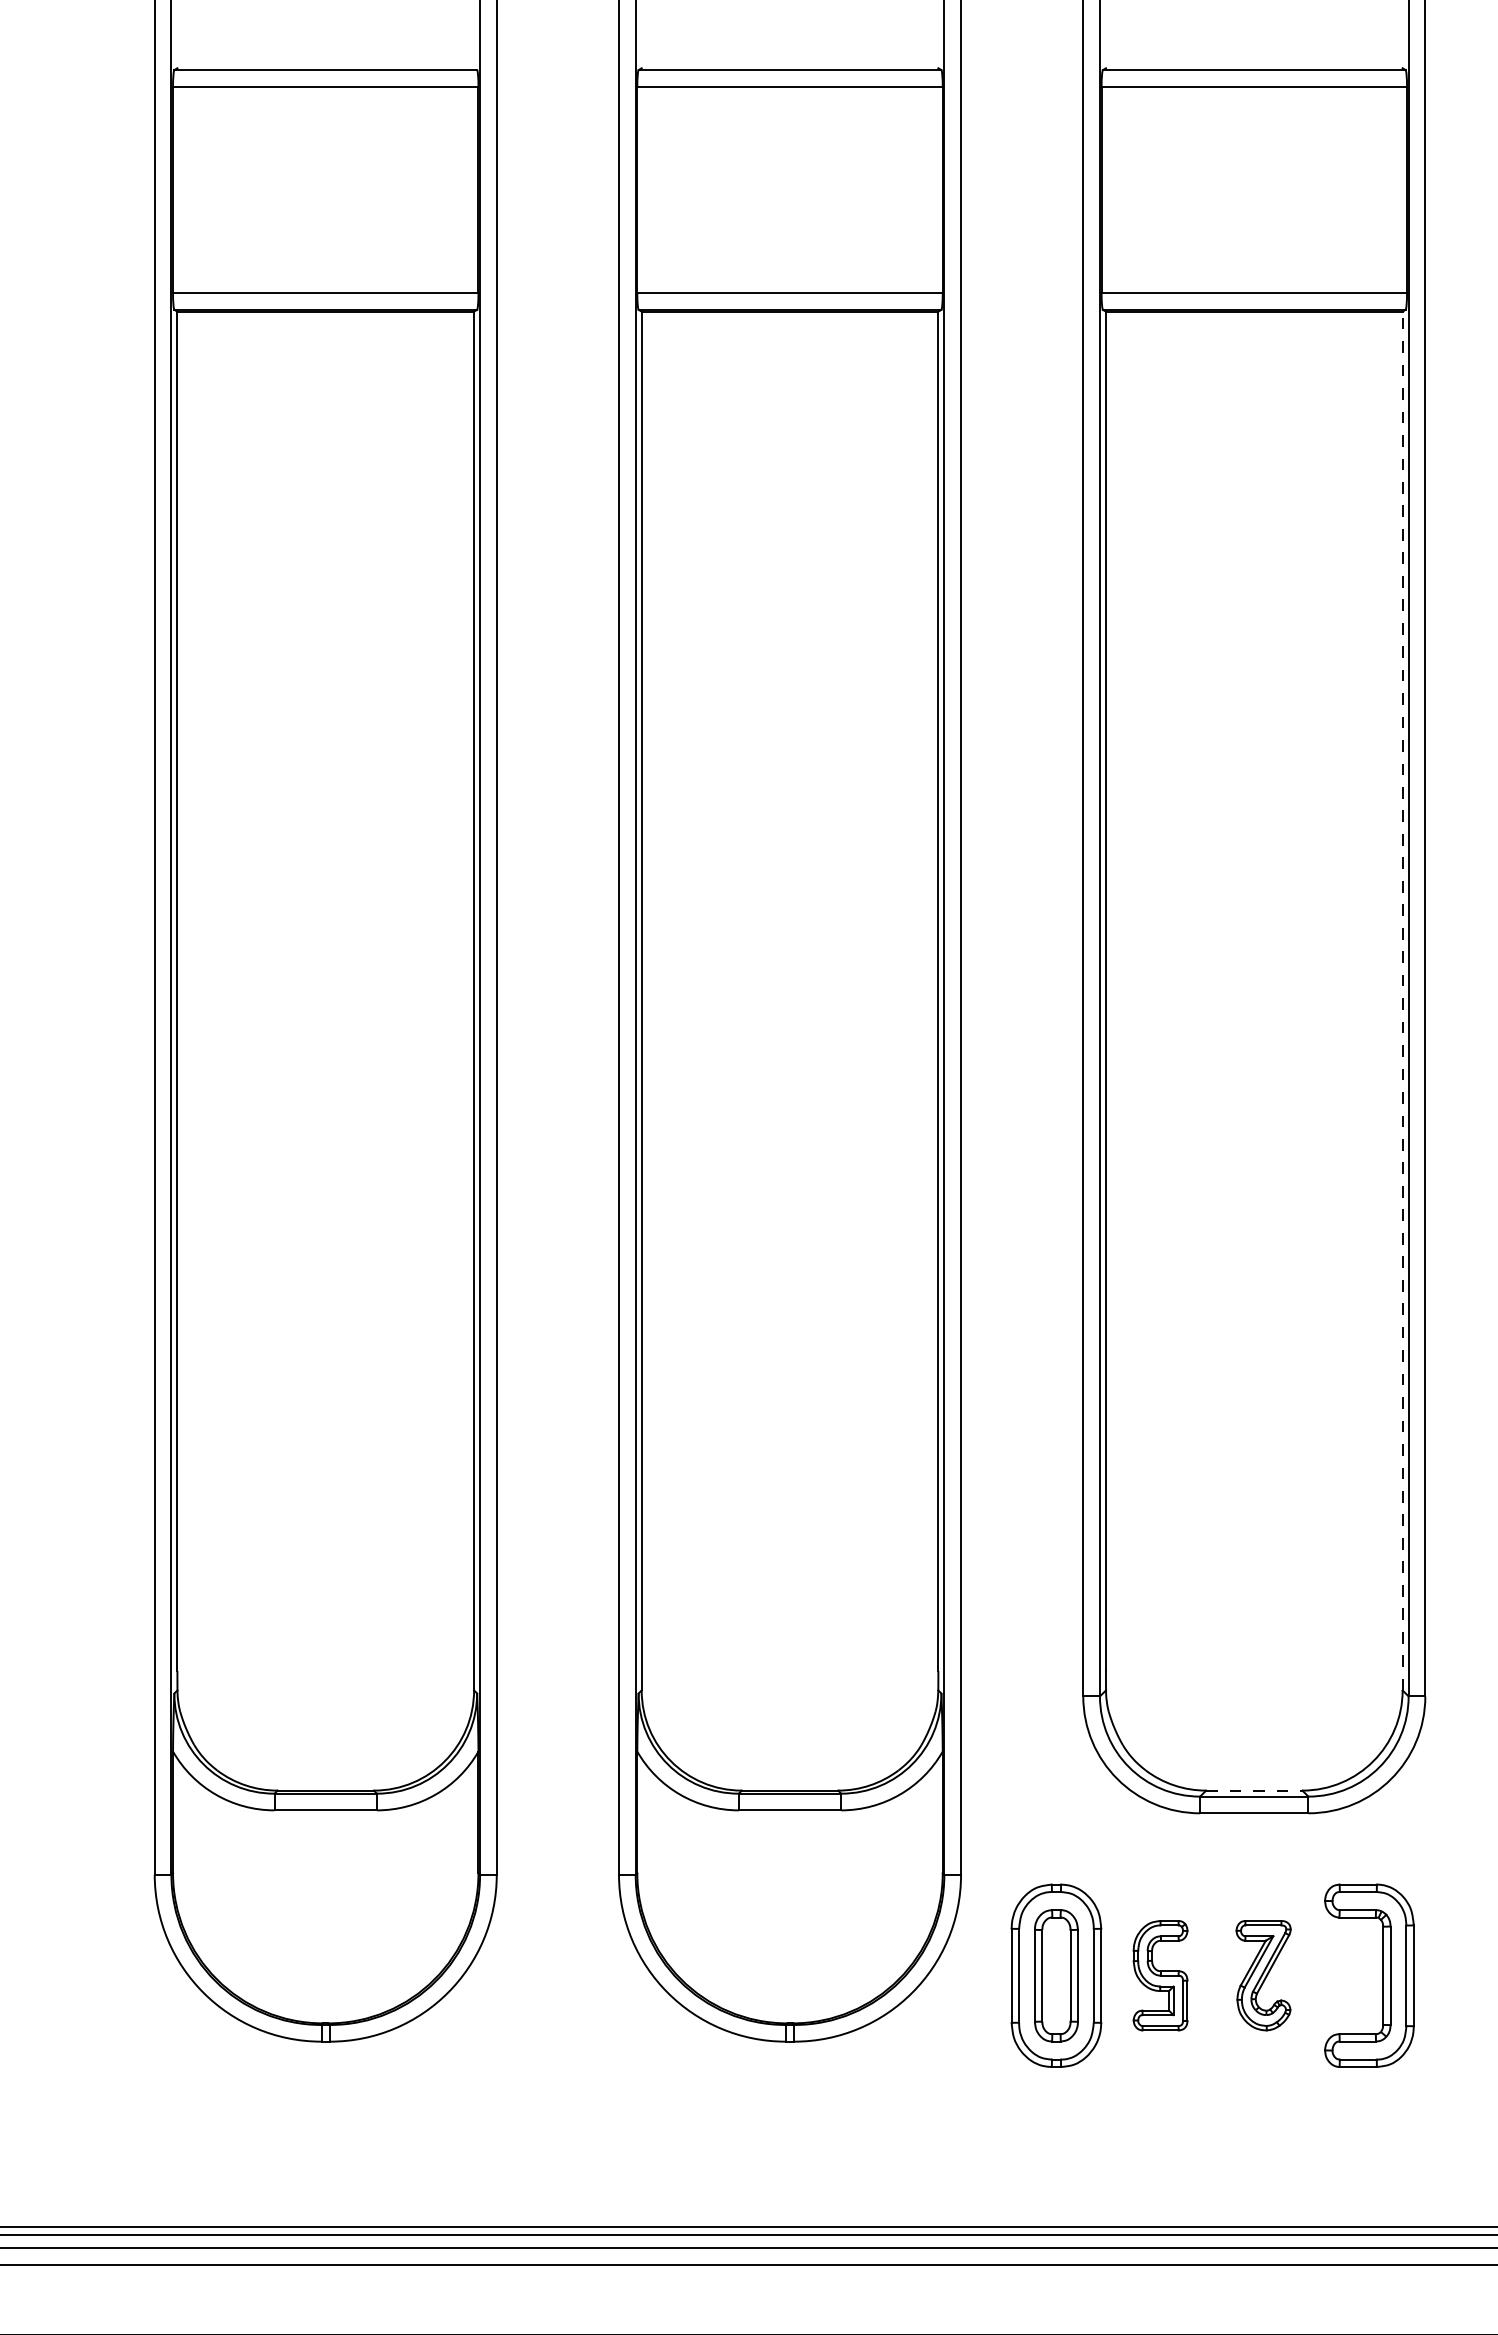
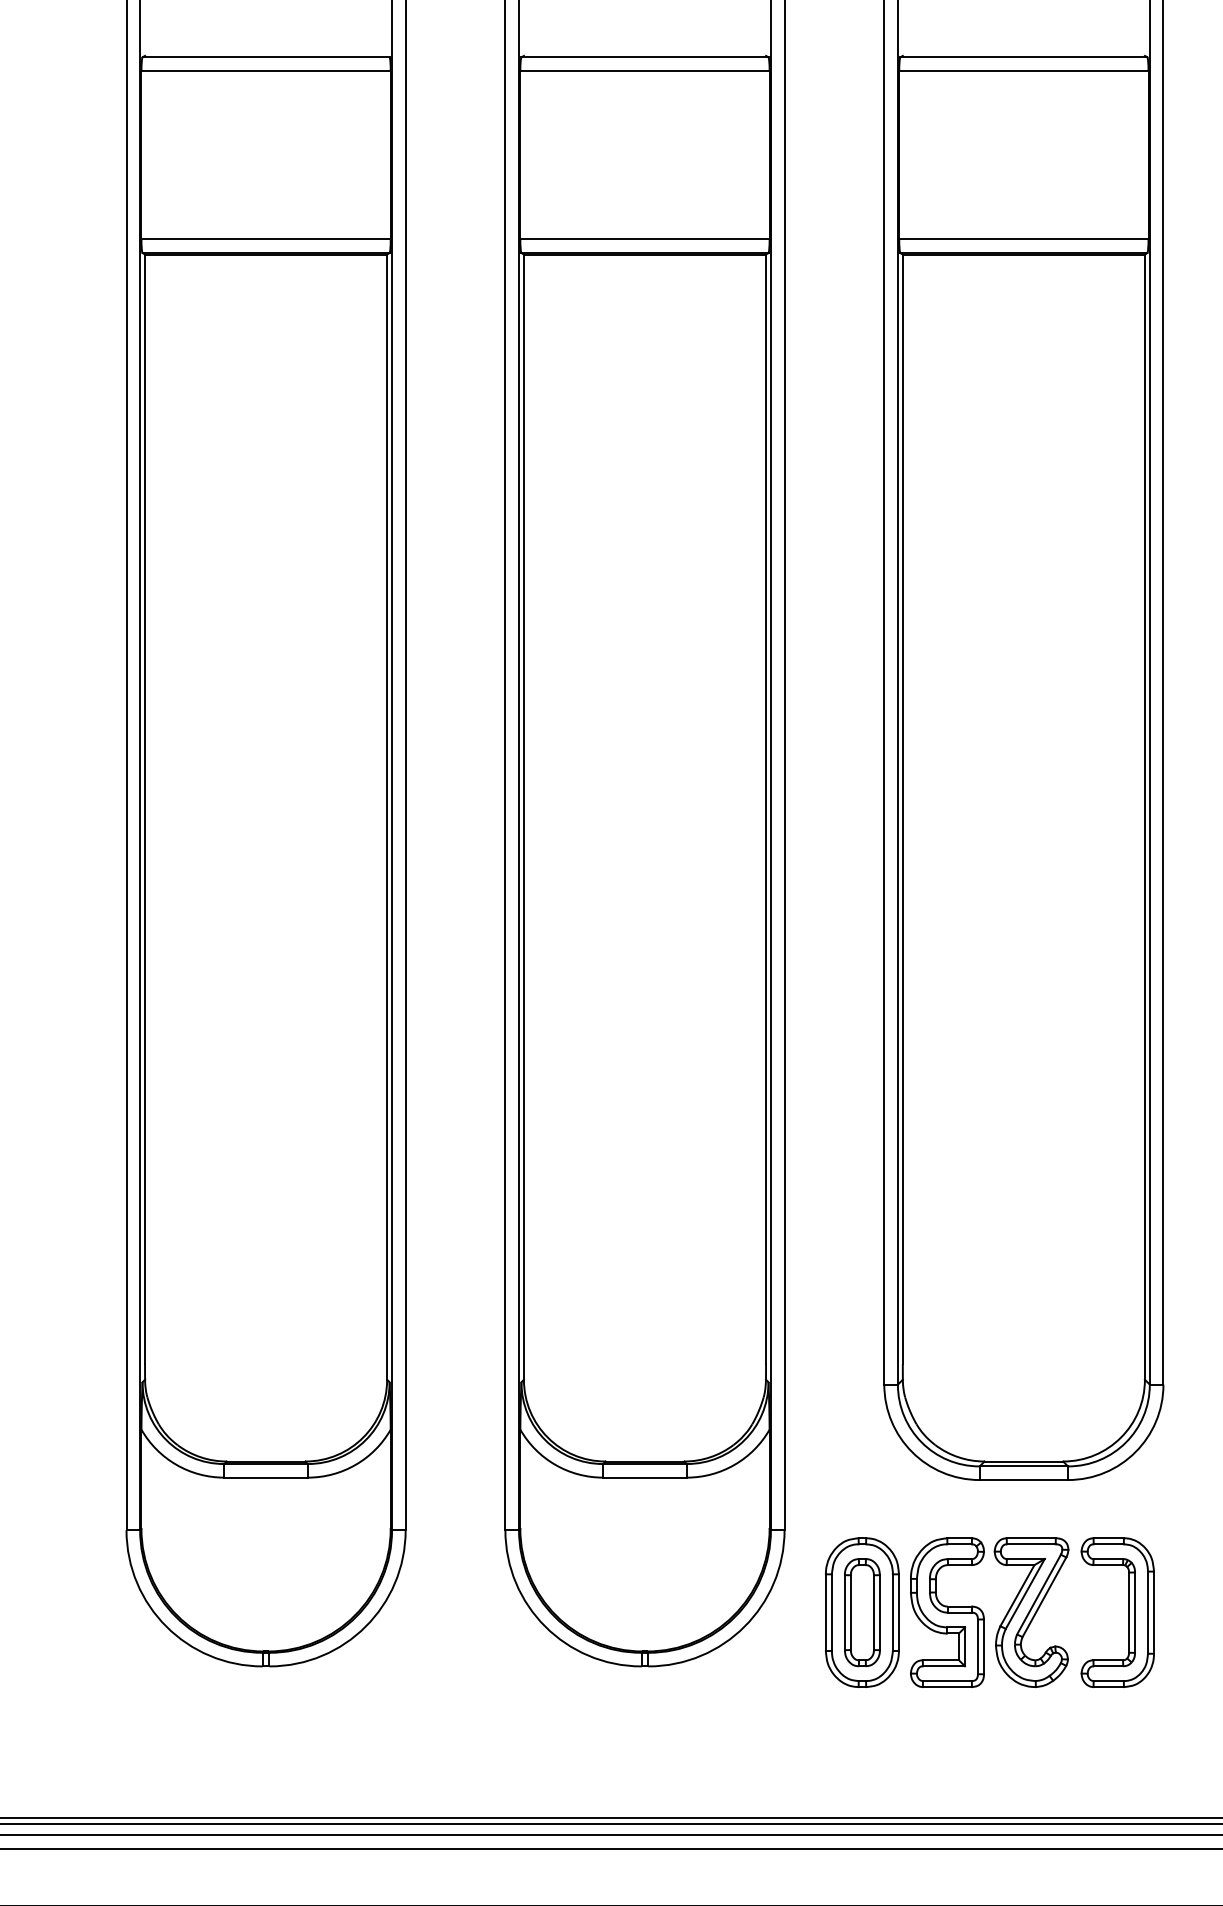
line: (1402, 1000) -> (1144, 816), dashed -> solid
line: (1254, 1790) -> (1024, 1461), dashed -> solid
part: (1160, 1975) -> (947, 1612), size x1.67
part: (1263, 1975) -> (1031, 1612), size x1.67

